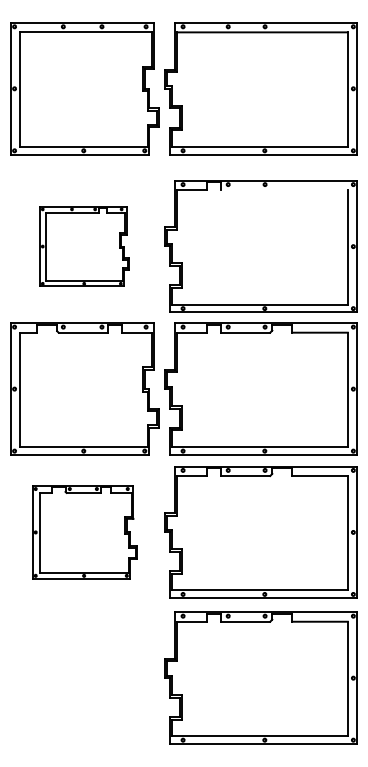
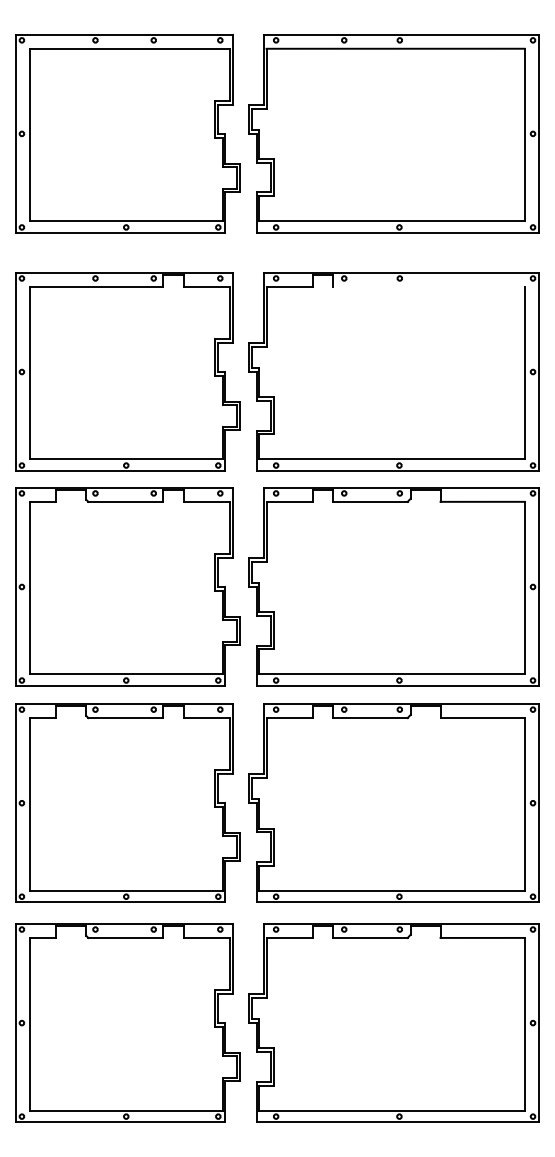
part: (84, 246) -> (127, 371), size x1.67
part: (84, 532) -> (127, 803), size x1.43
part: (84, 677) -> (127, 1022), added

